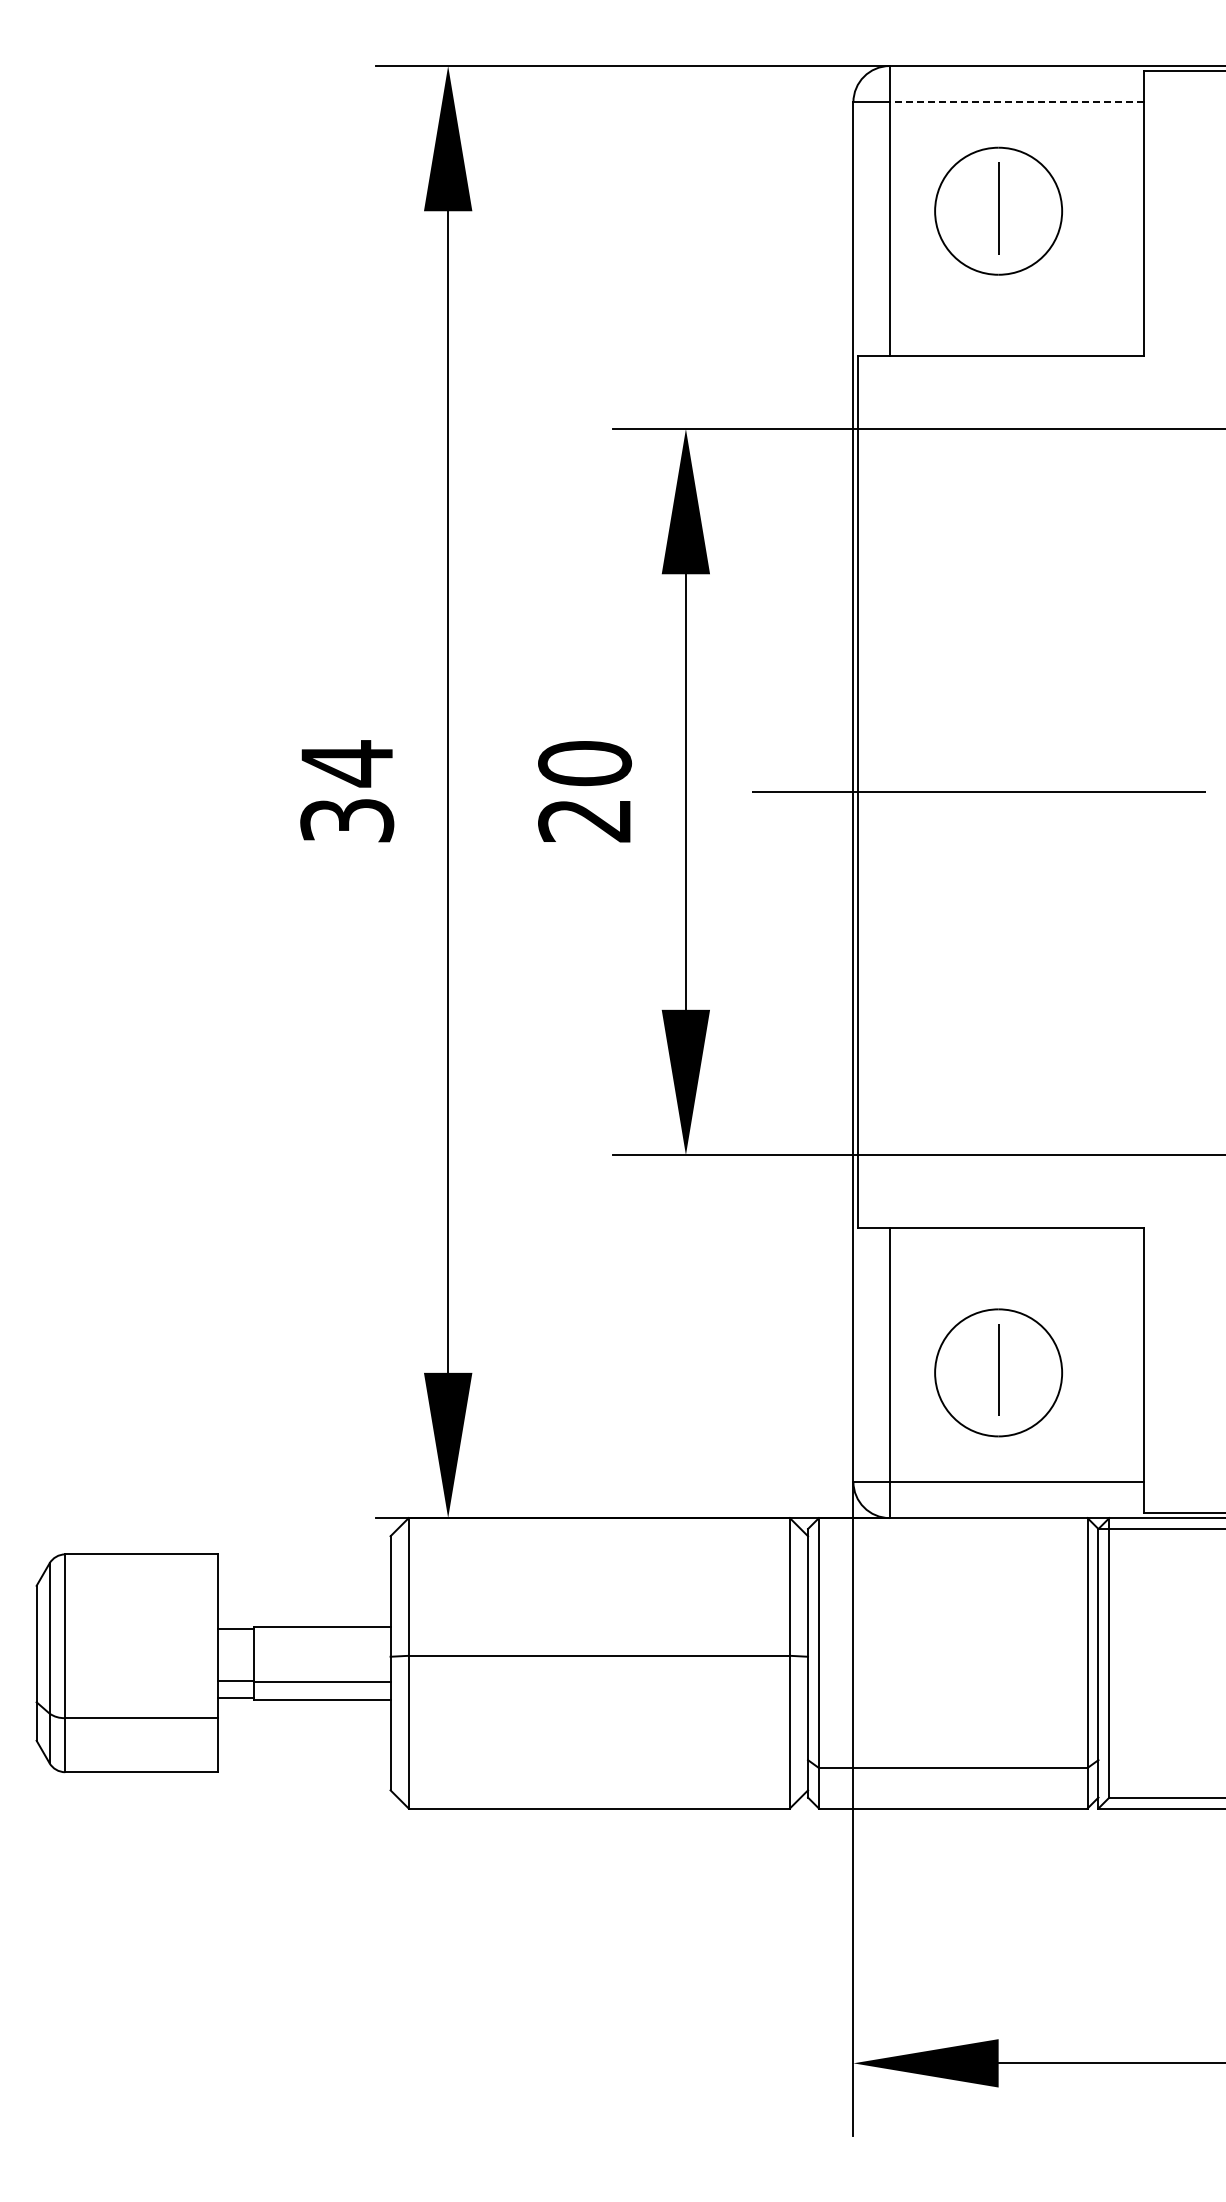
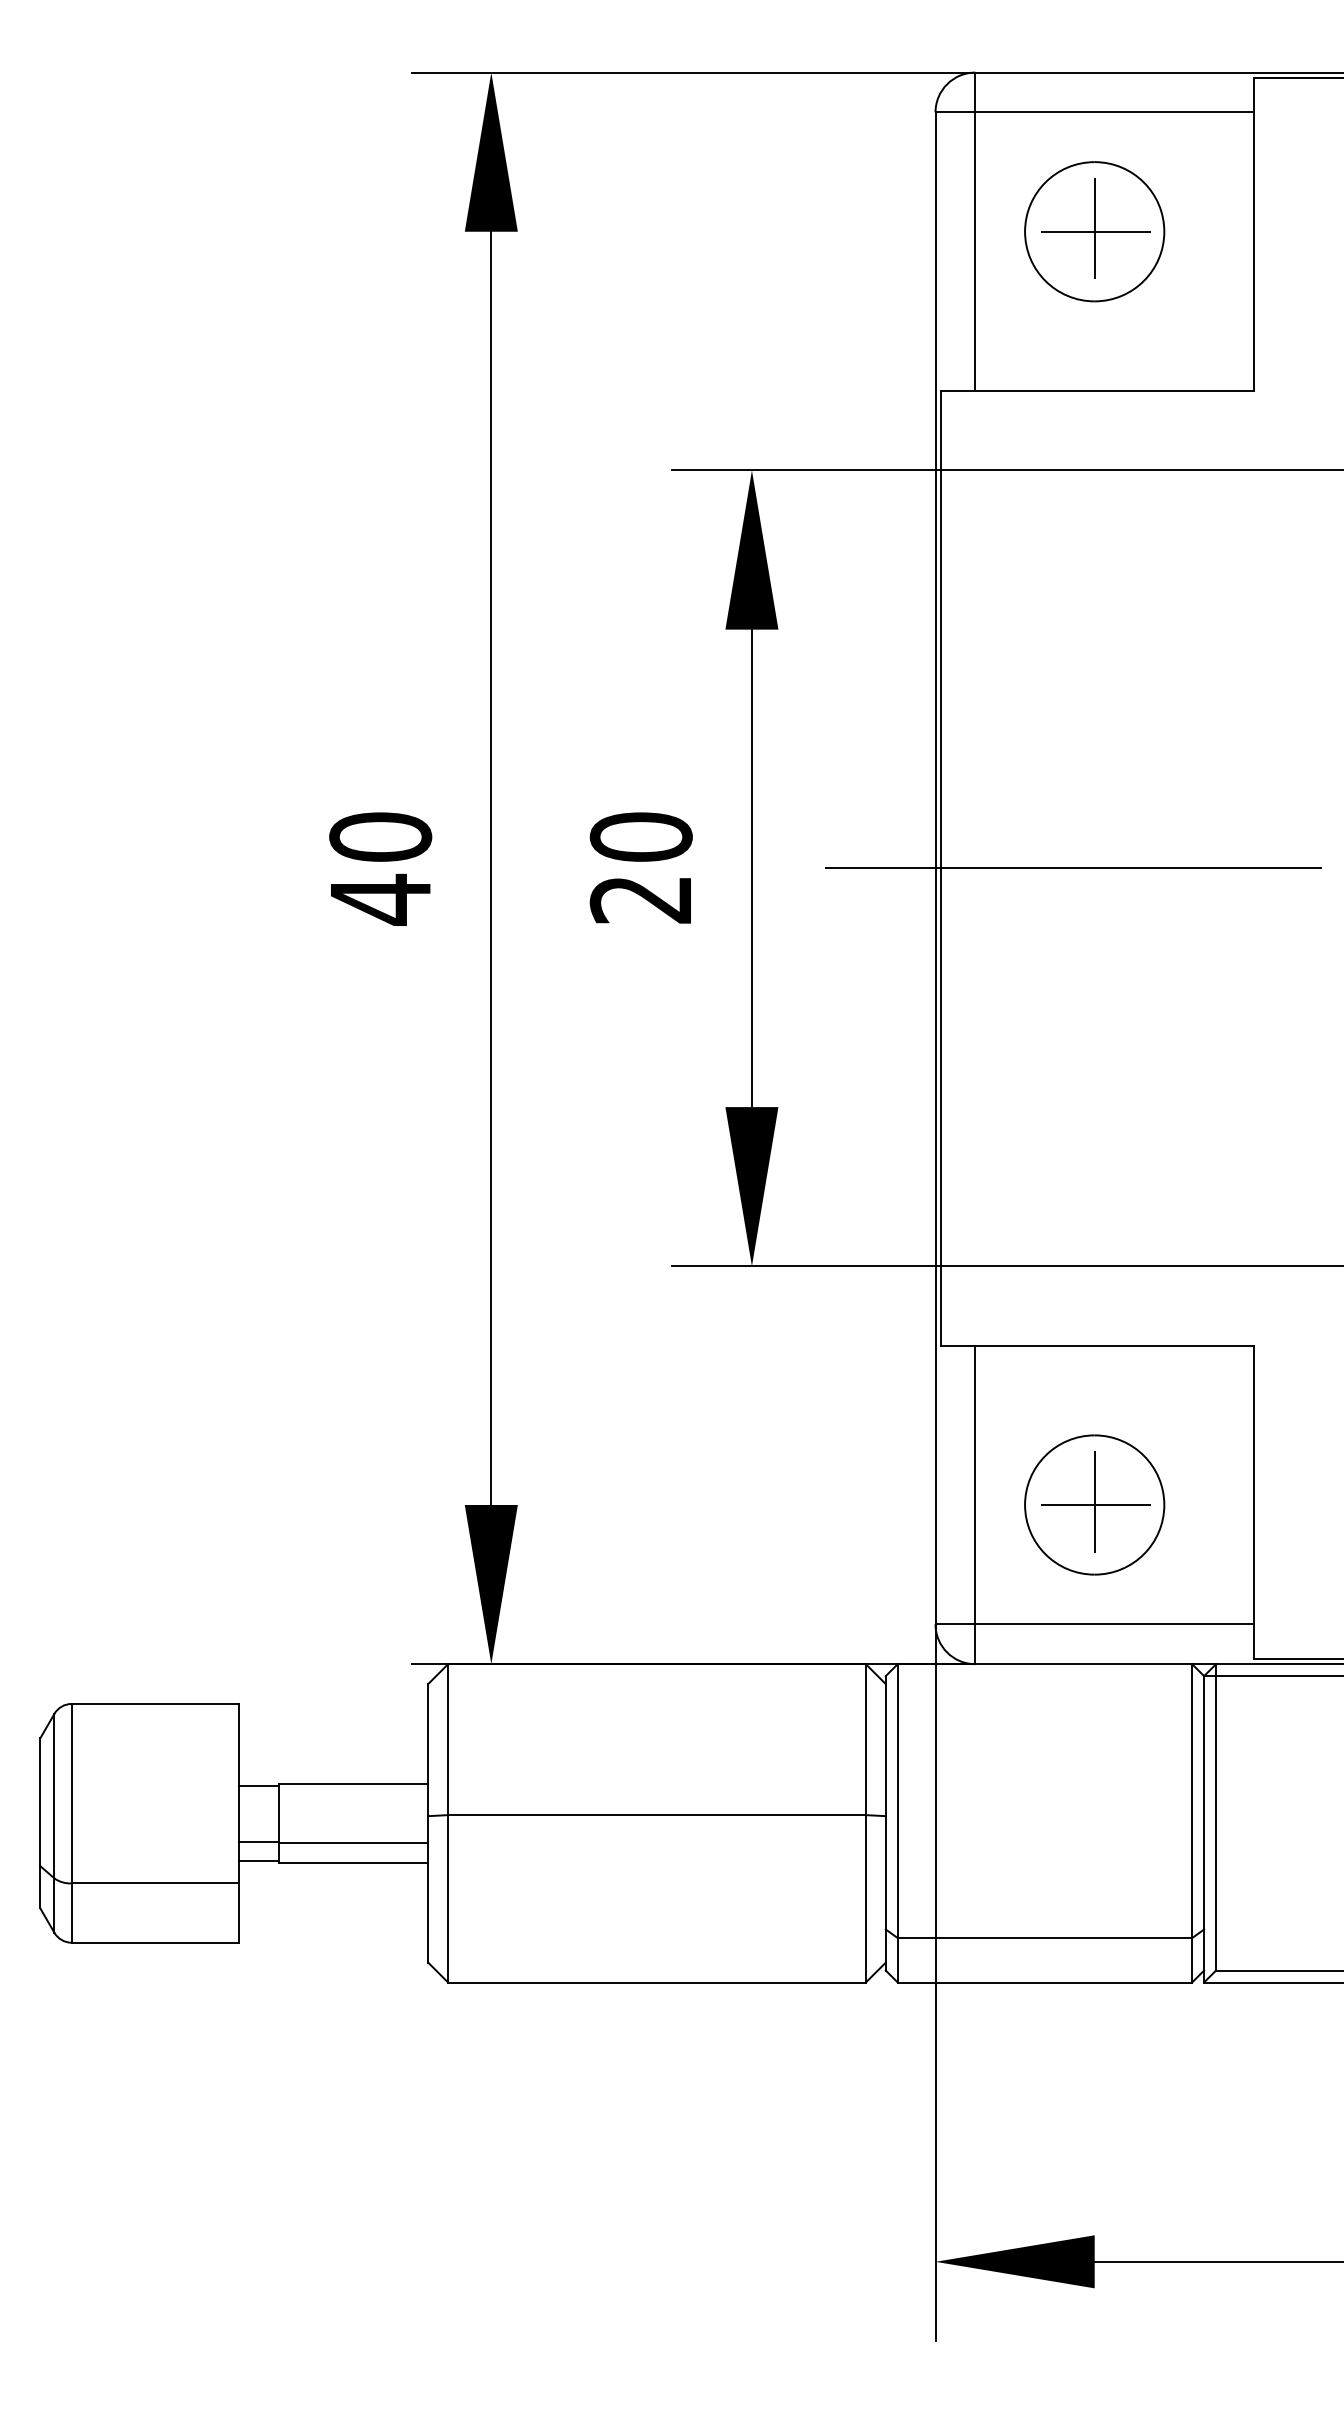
line: (1016, 102) -> (1114, 112), dashed -> solid
line: (999, 211) -> (1095, 232), added
text: (347, 792) -> (380, 868), 34 -> 40
line: (999, 1372) -> (1095, 1504), added

